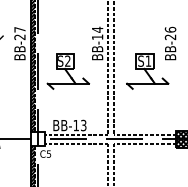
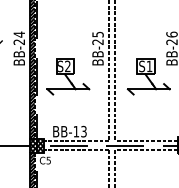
text: (19, 29) -> (18, 34), BB-27 -> BB-24
text: (97, 33) -> (97, 38), BB-14 -> BB-25
hatch: (37, 139) -> (37, 145), added

